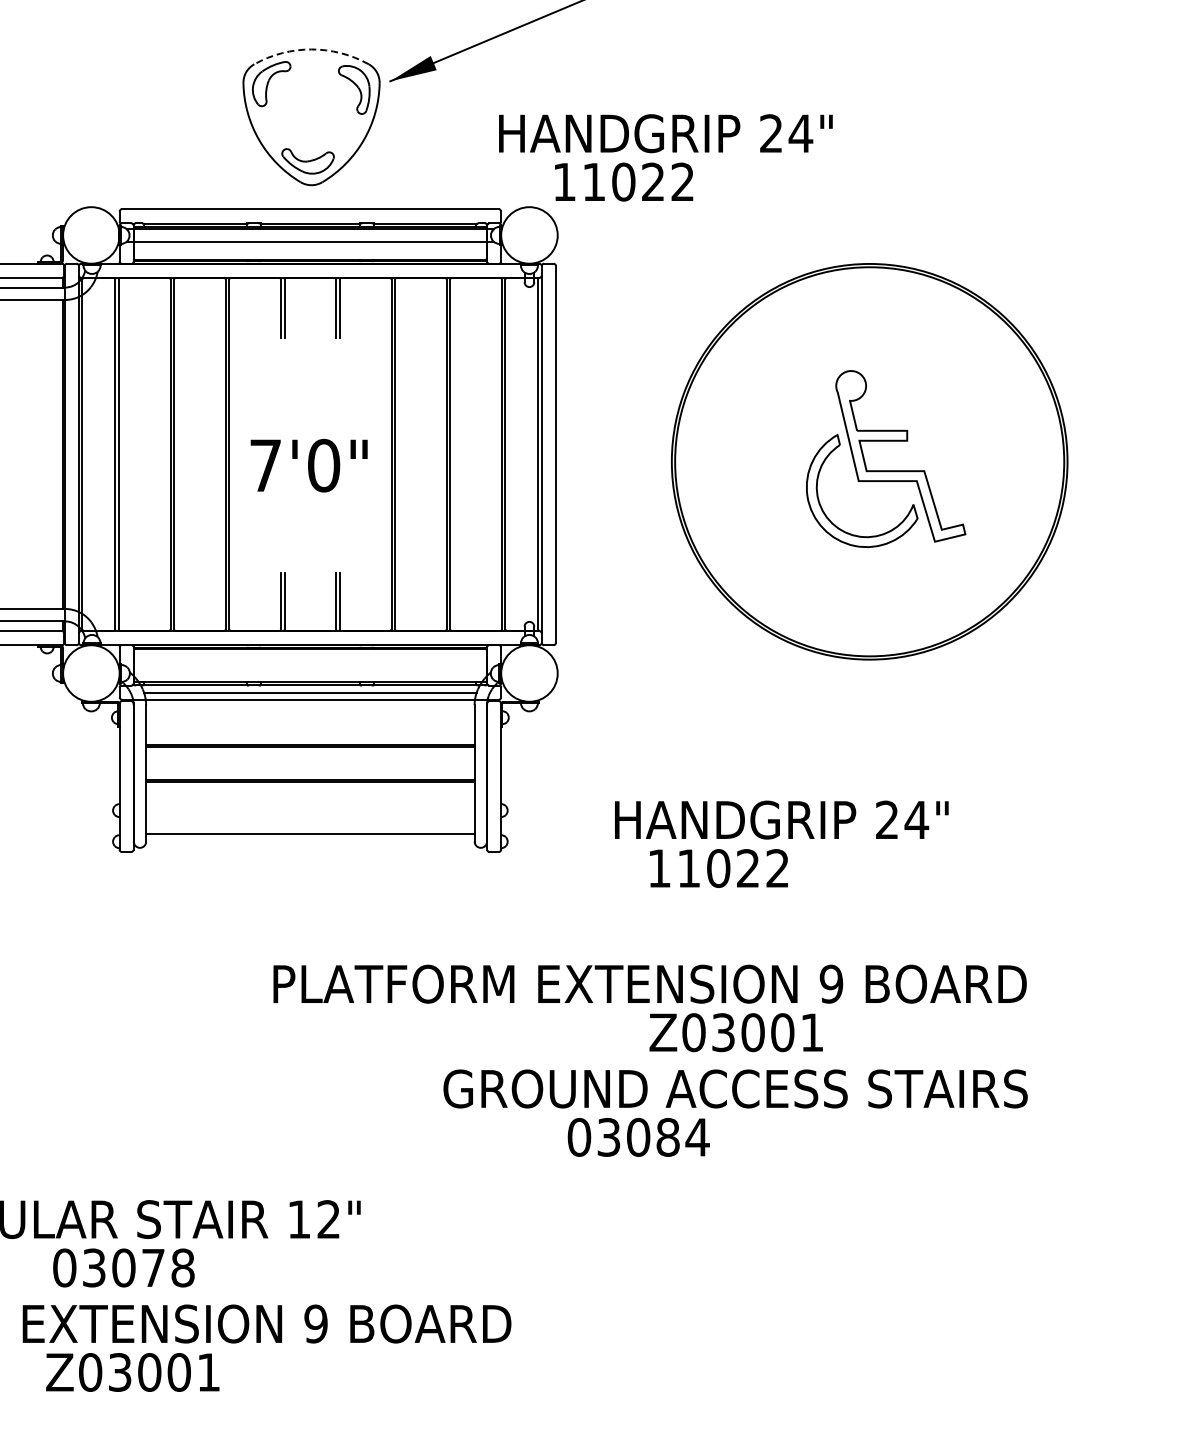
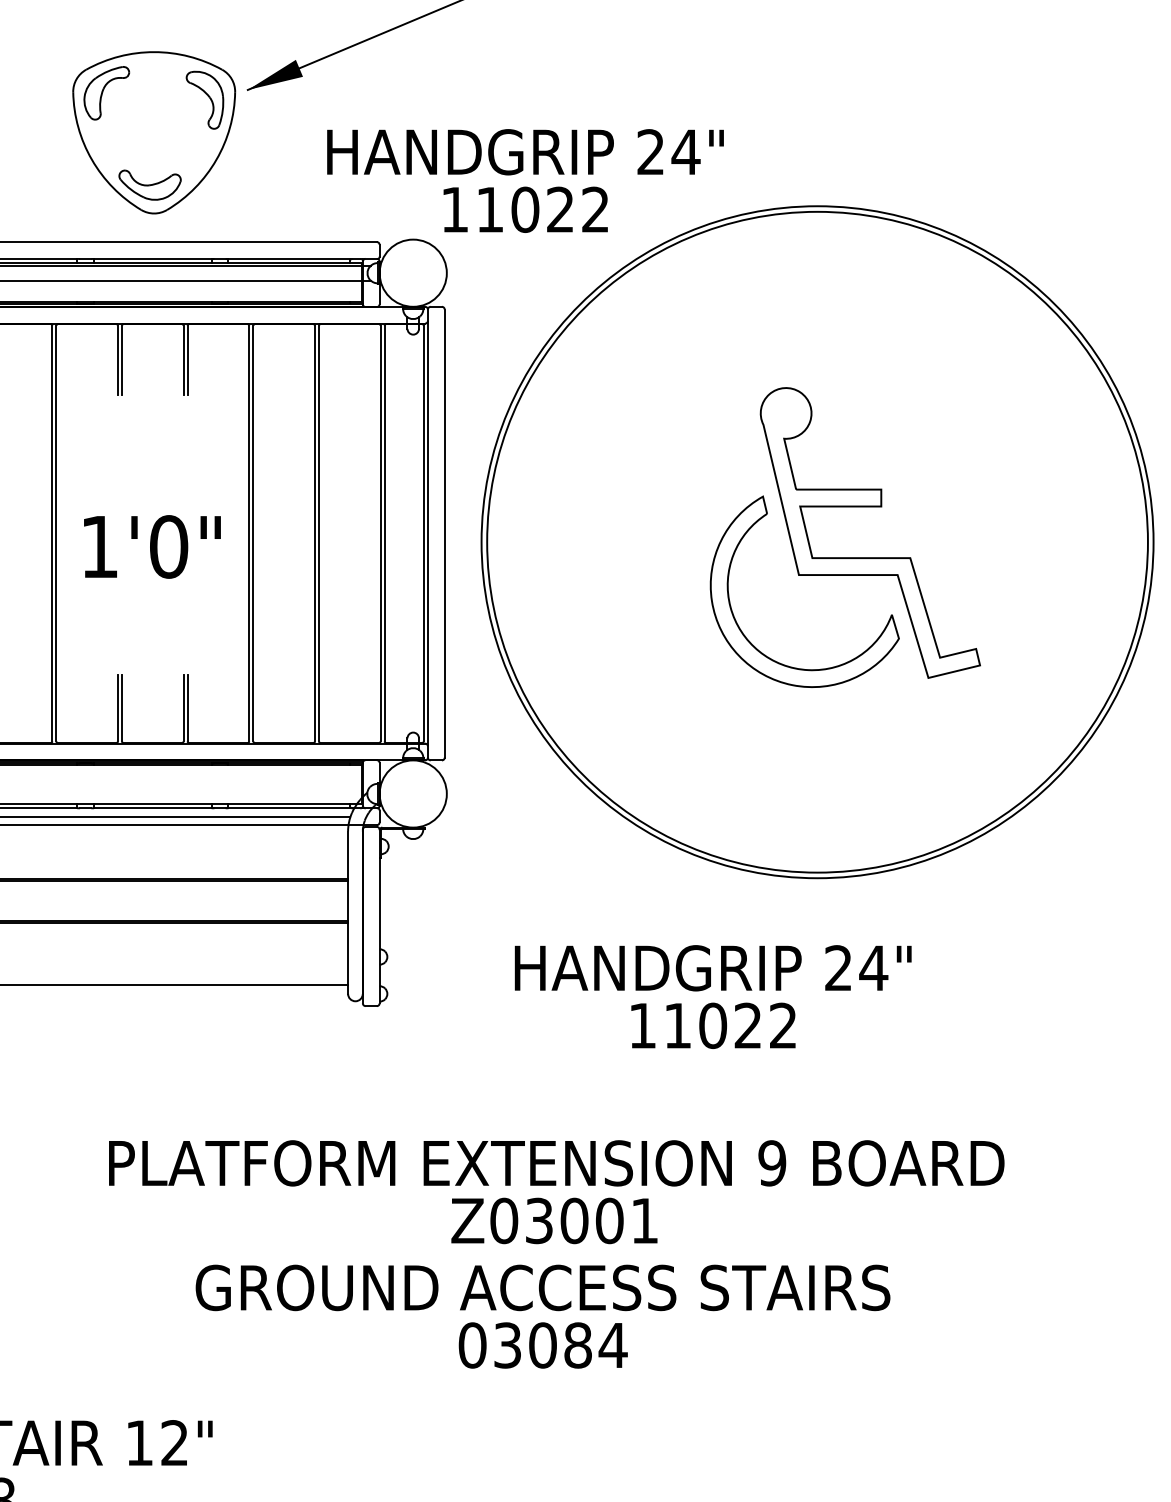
arc: (311, 49) -> (154, 52), dashed -> solid
text: (665, 133) -> (525, 152), moved
part: (869, 461) -> (817, 541), size x1.43
text: (265, 465) -> (99, 546), 7'0" -> 1'0"
text: (718, 868) -> (712, 1025), moved
text: (735, 1032) -> (553, 1220), moved
text: (735, 1088) -> (542, 1287), moved

